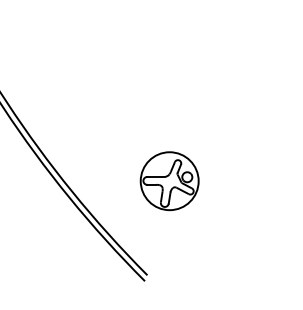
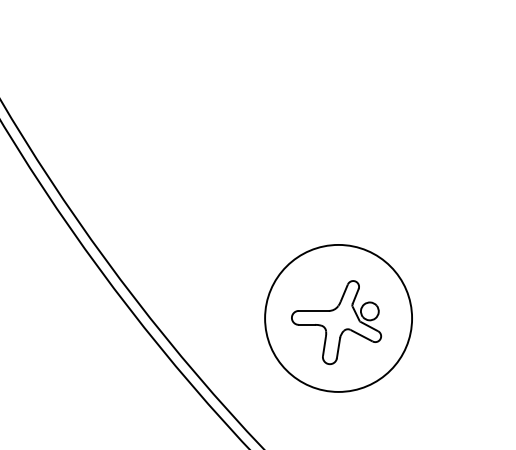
circle: (169, 180) -> (338, 317), size x1.43

